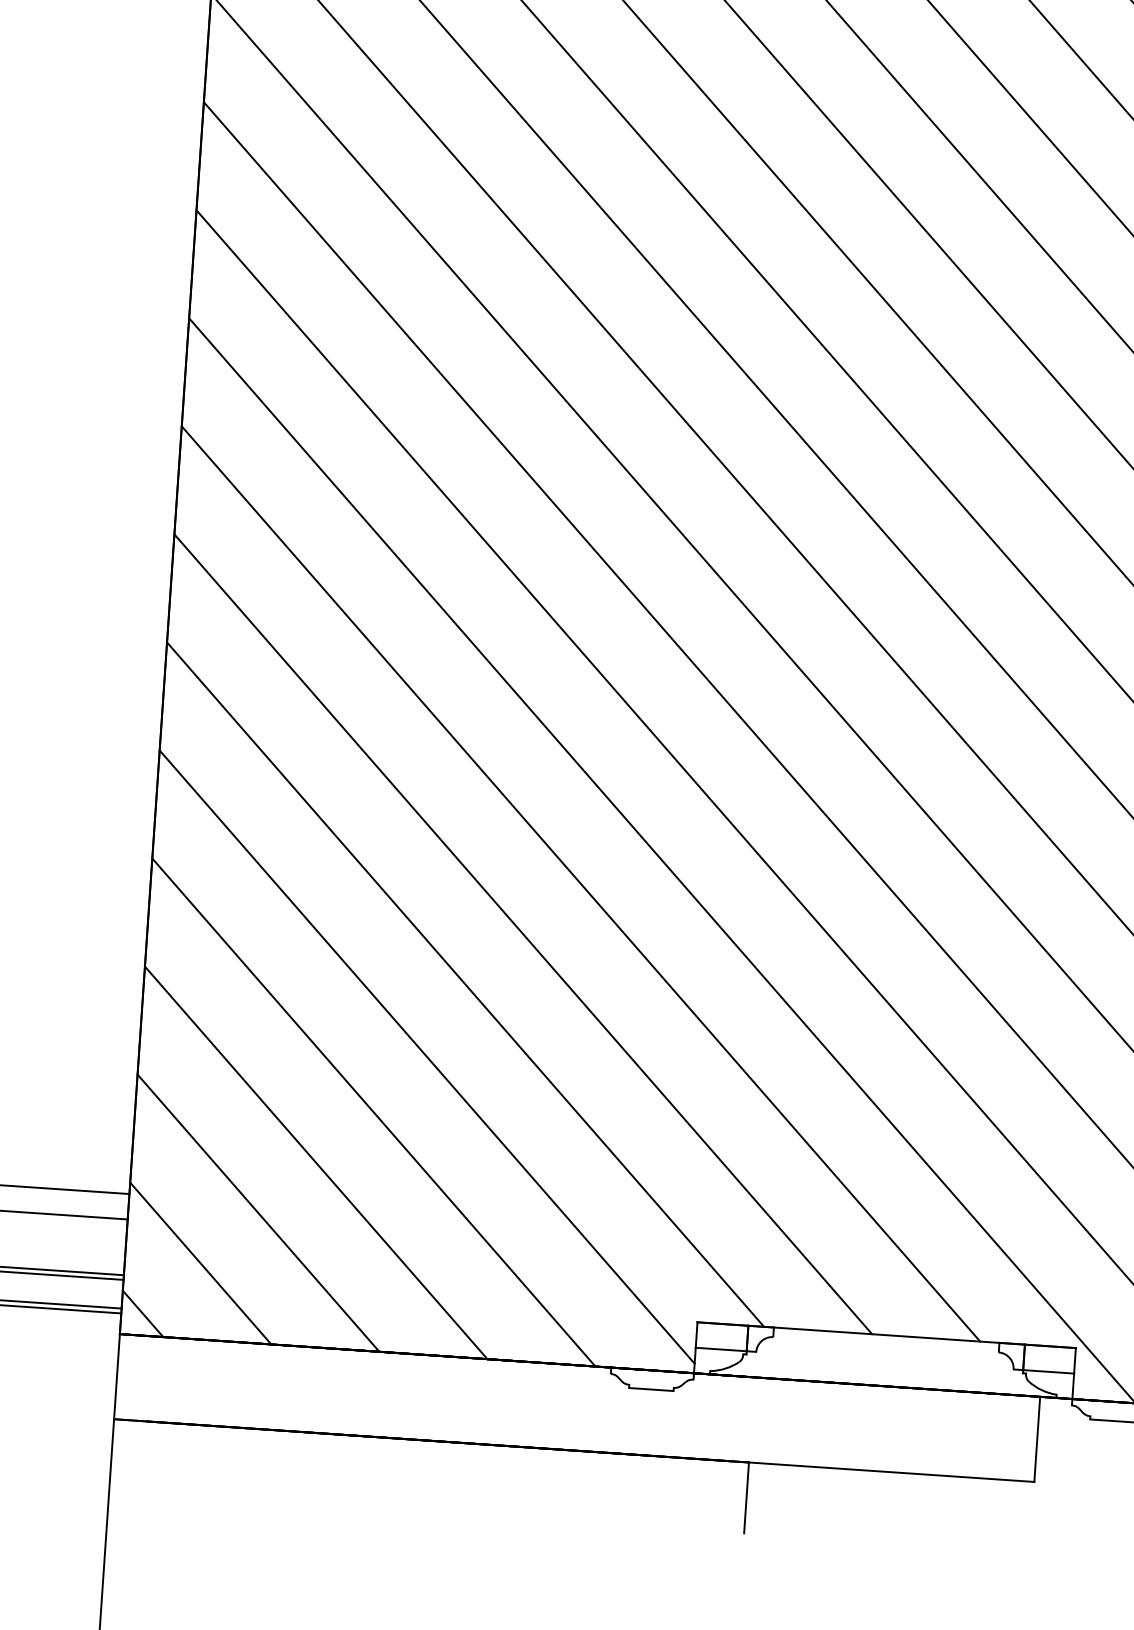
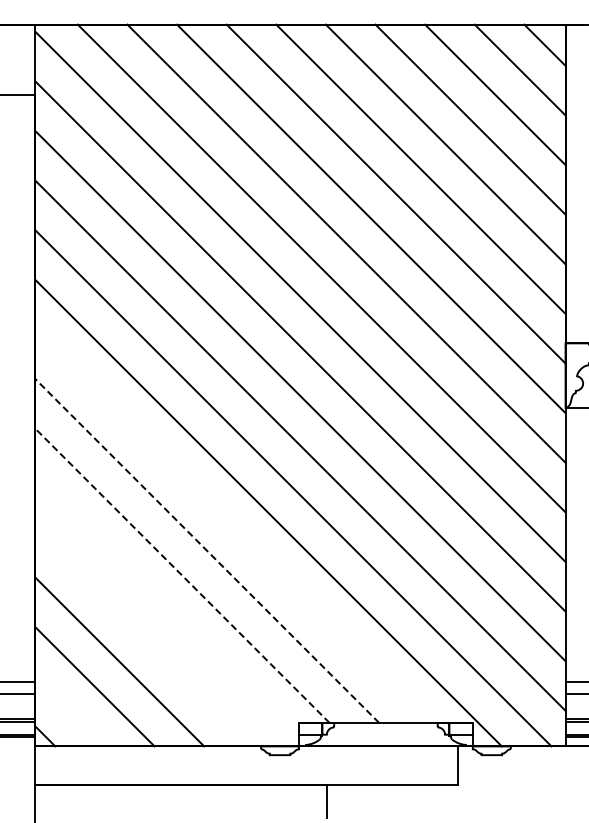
line: (579, 884) -> (231, 526), removed
line: (521, 932) -> (206, 550), solid -> dashed
line: (465, 983) -> (182, 575), solid -> dashed
line: (427, 1057) -> (167, 610), removed
line: (373, 1110) -> (144, 636), removed
line: (199, 1263) -> (69, 711), removed

